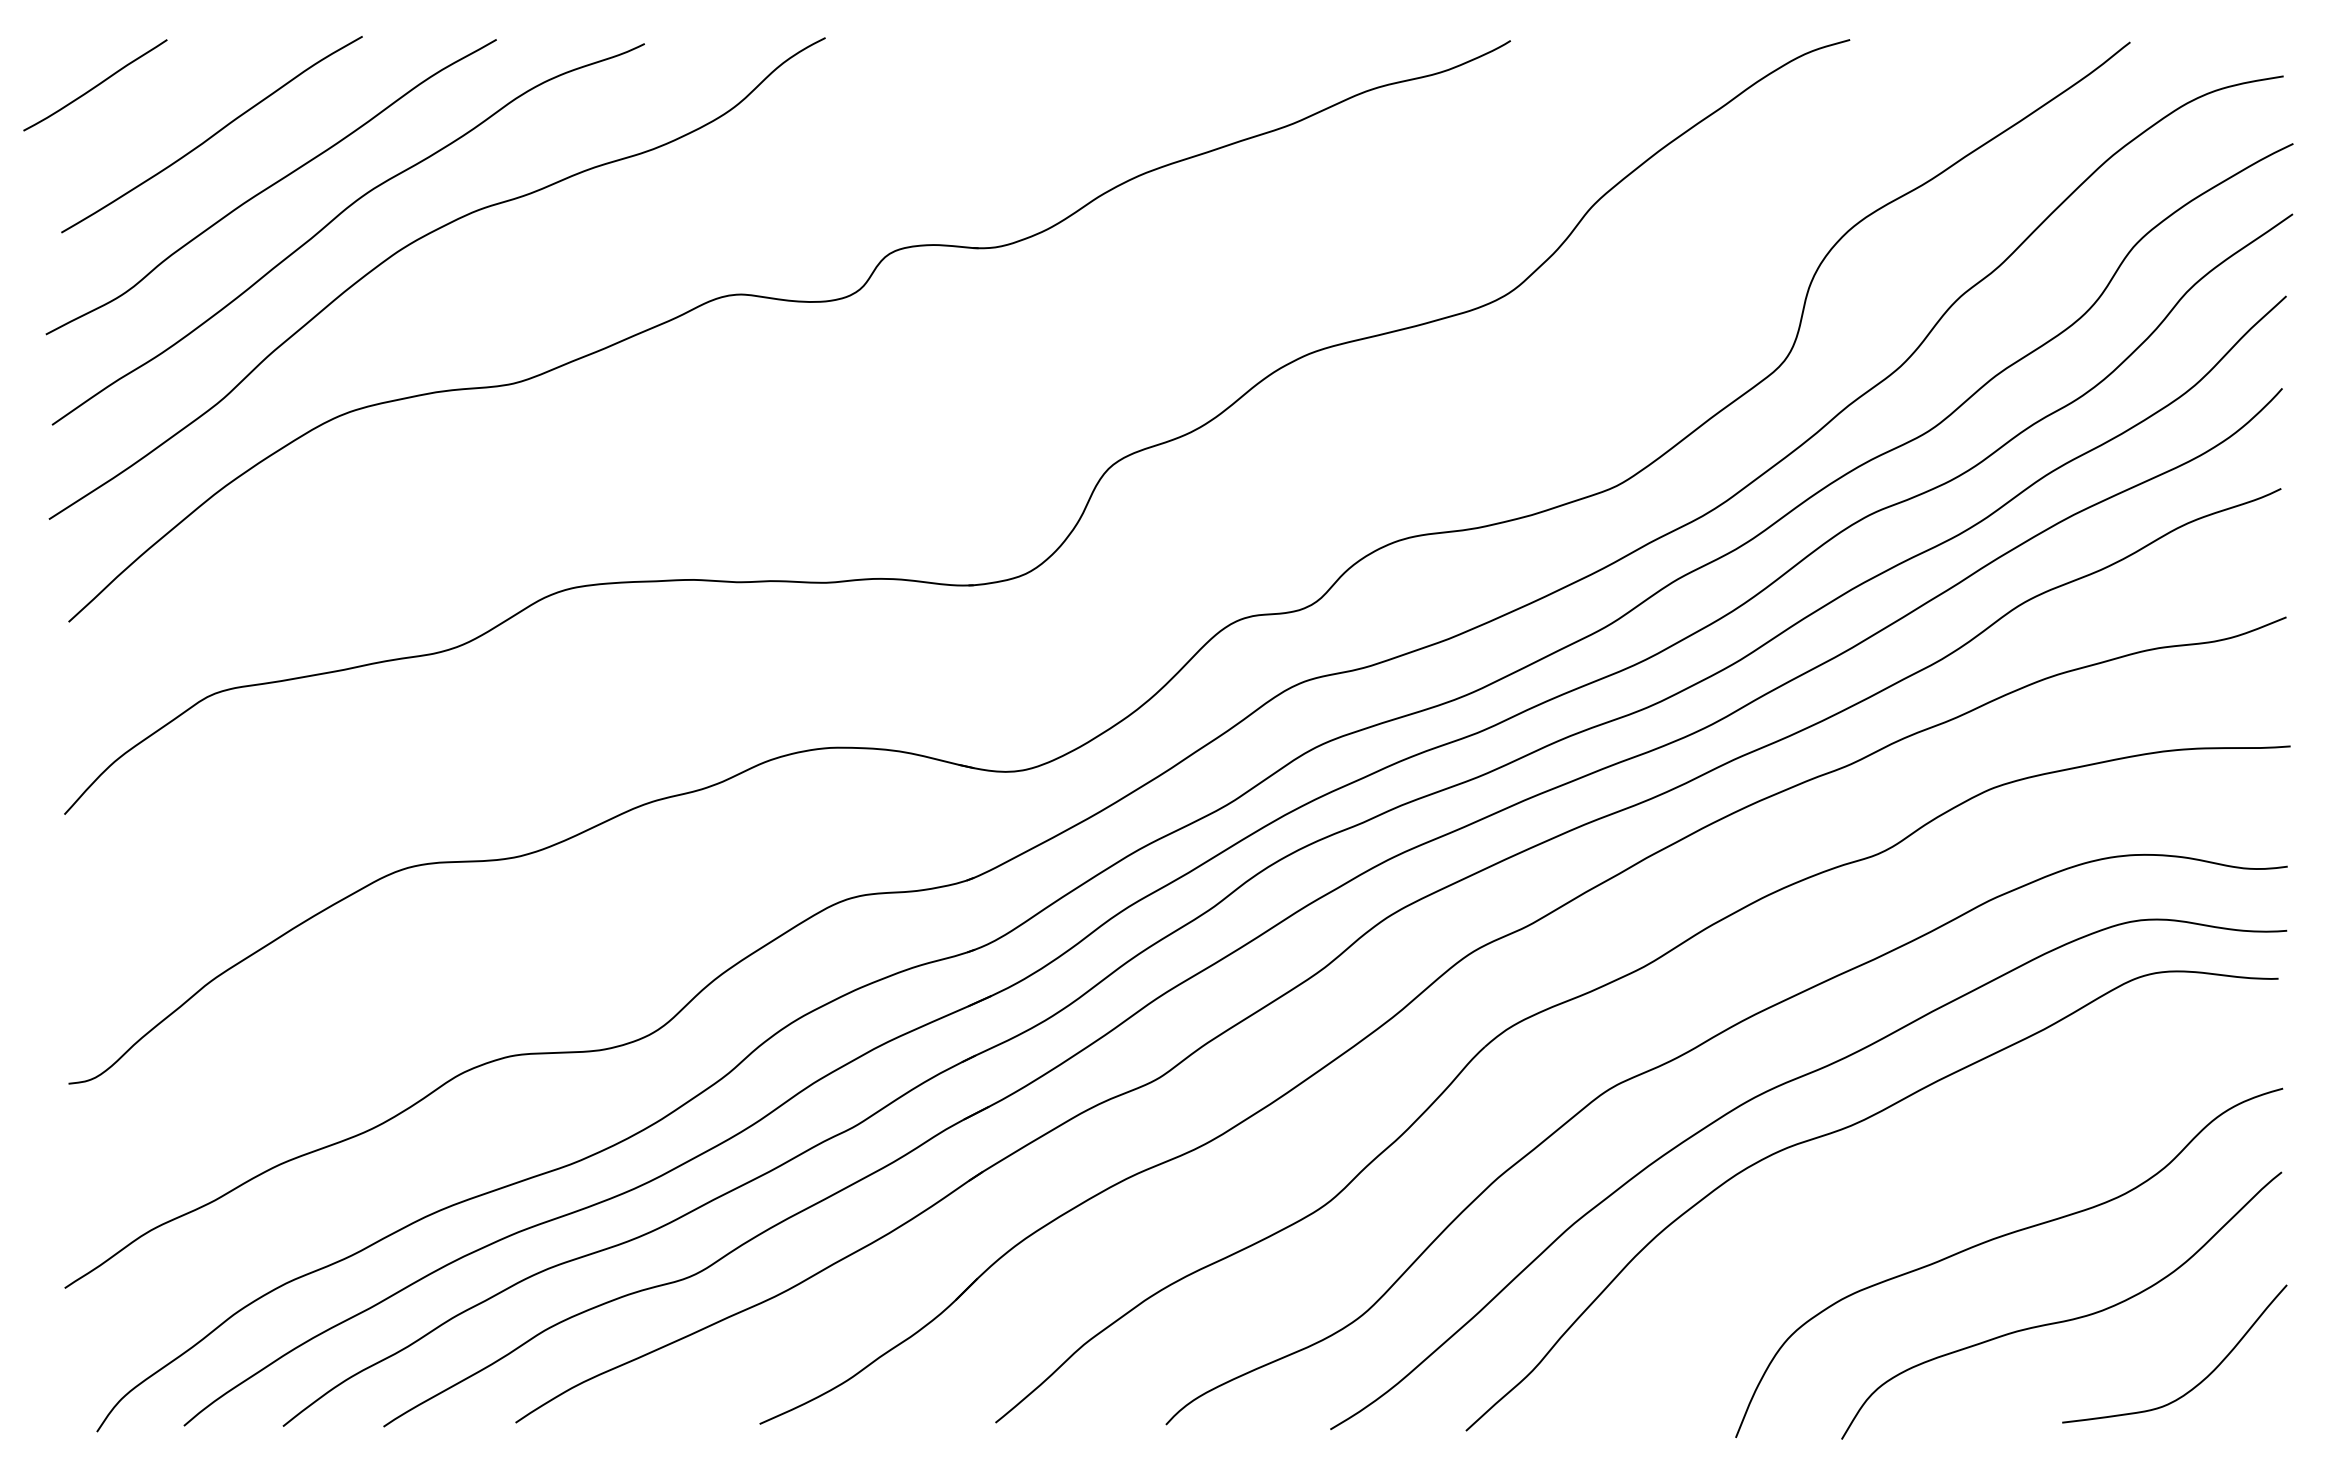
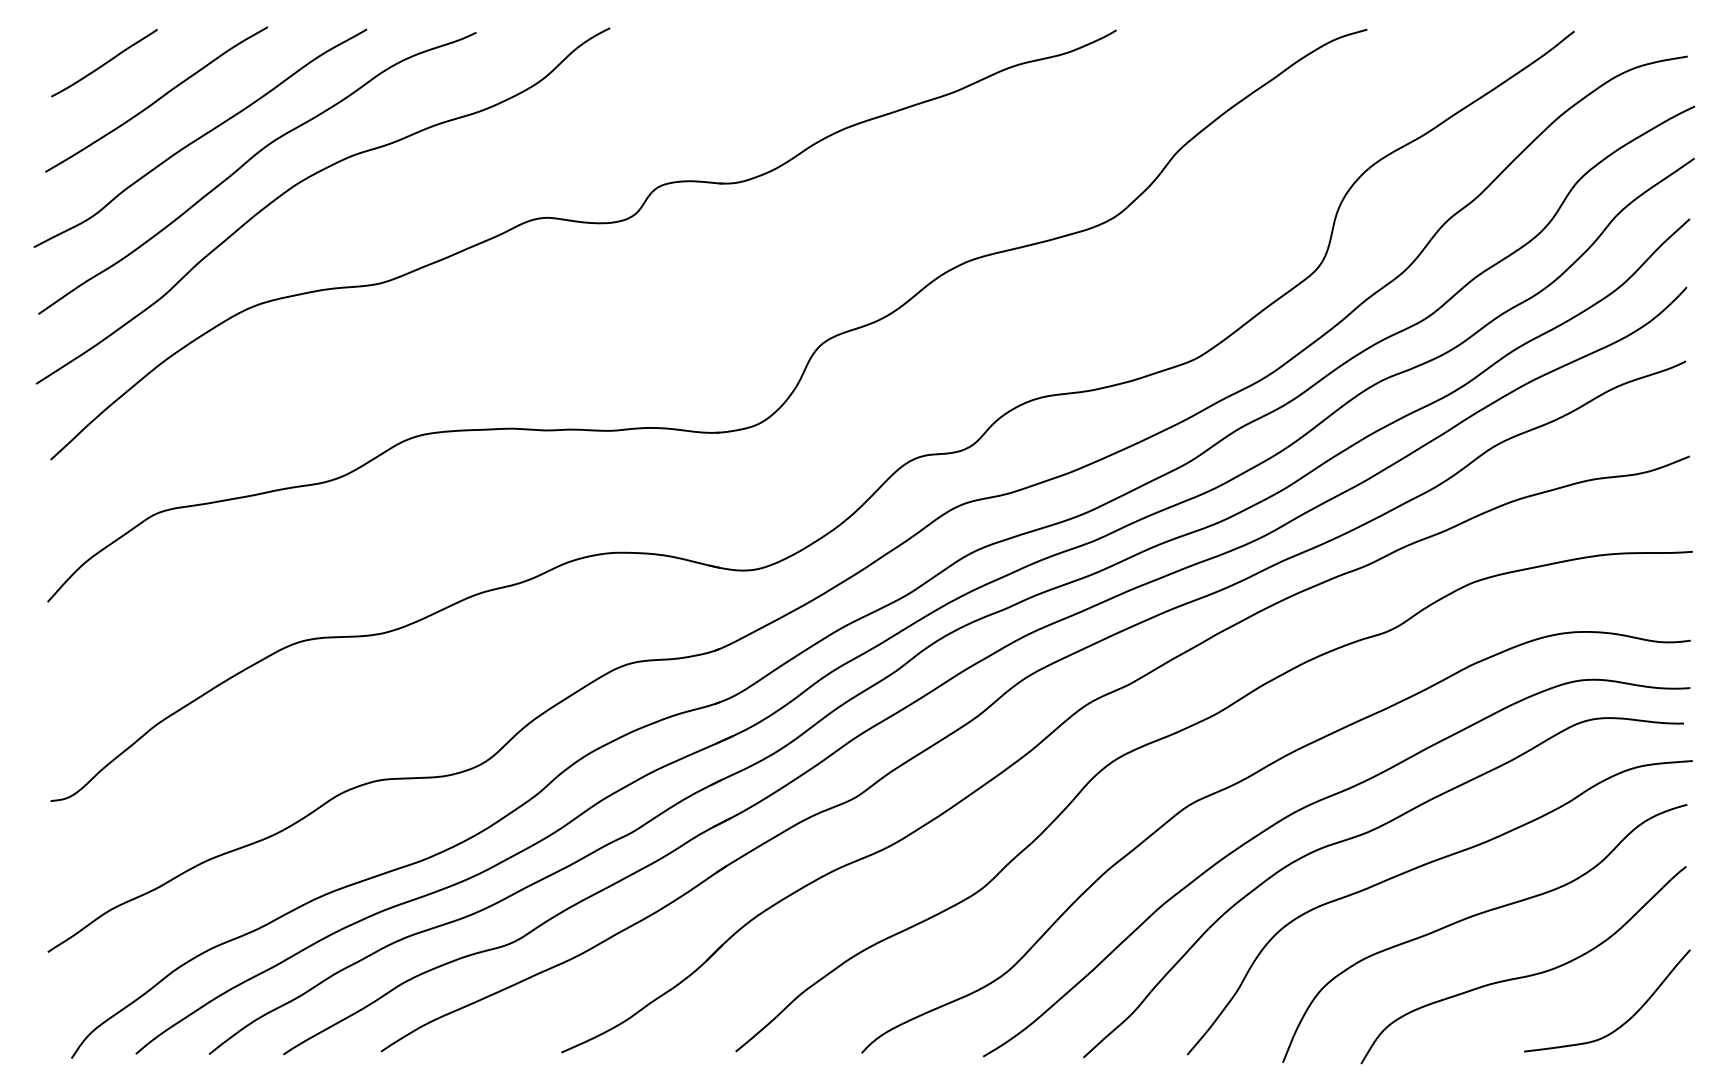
curve: (95, 85) -> (104, 63), moved
curve: (1926, 1172) -> (1423, 866), added

